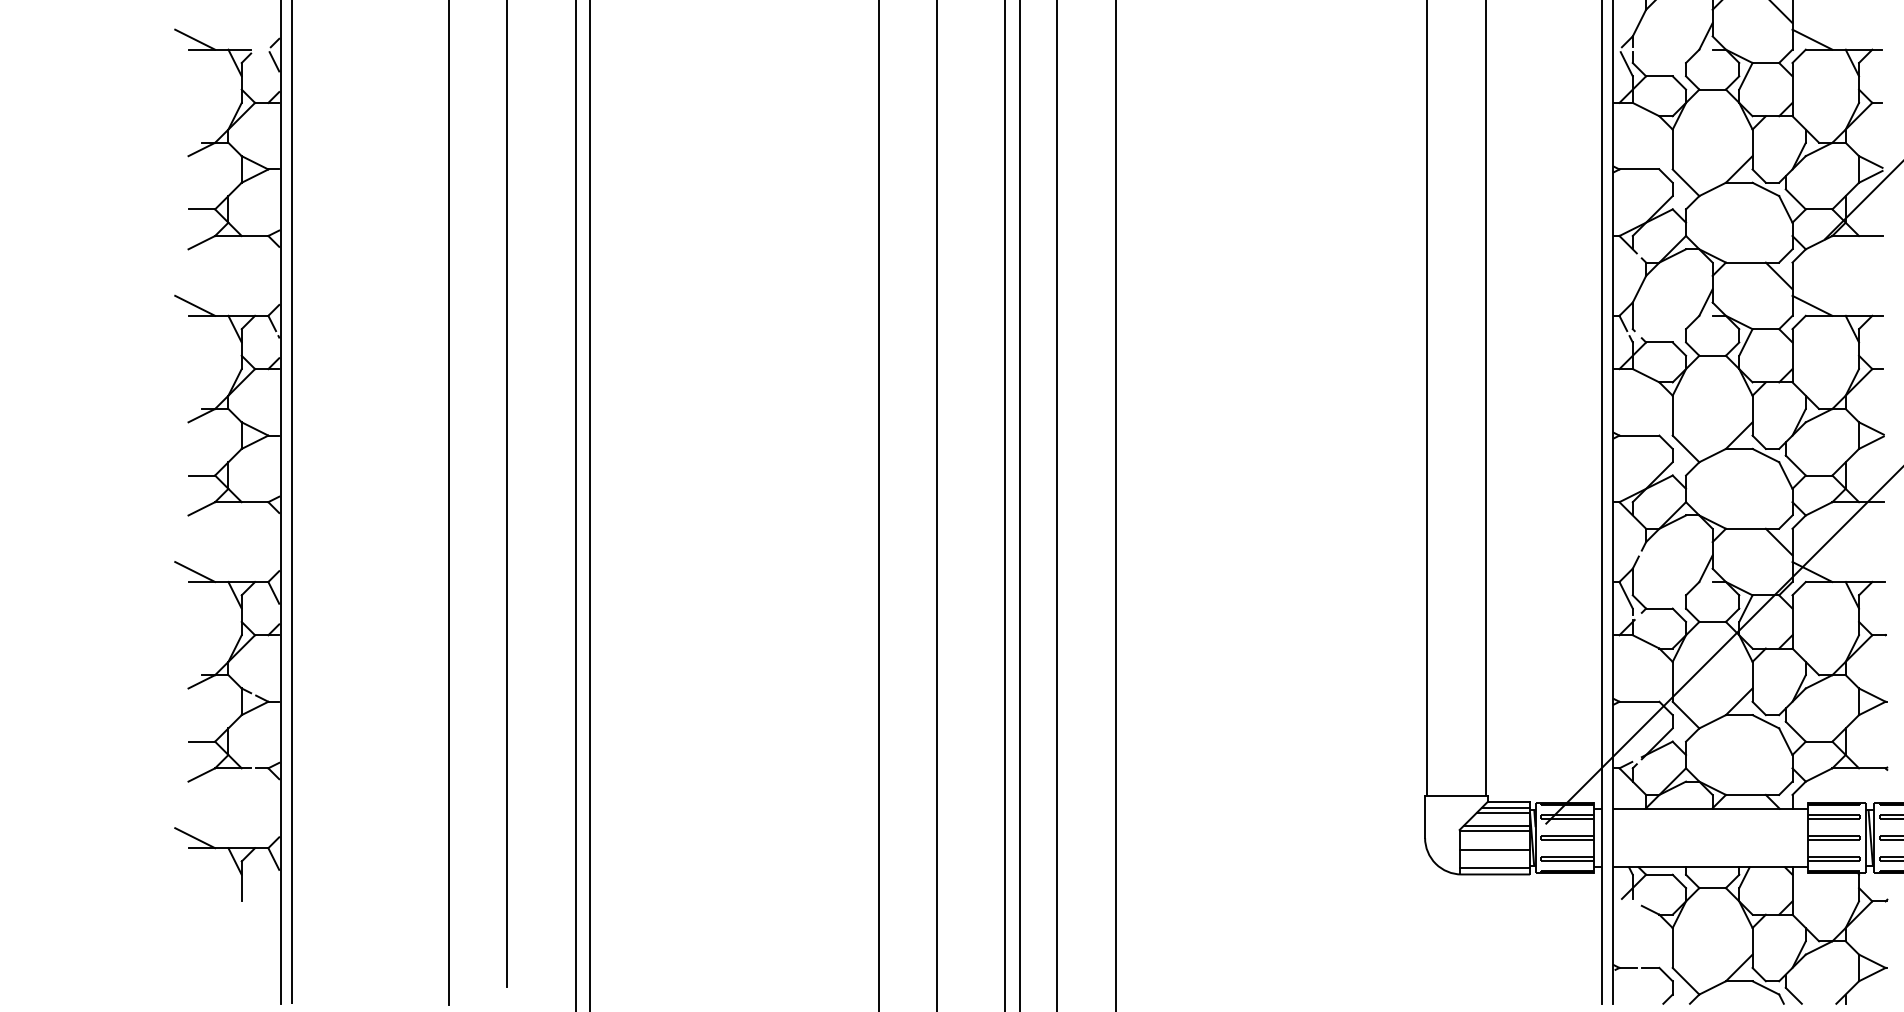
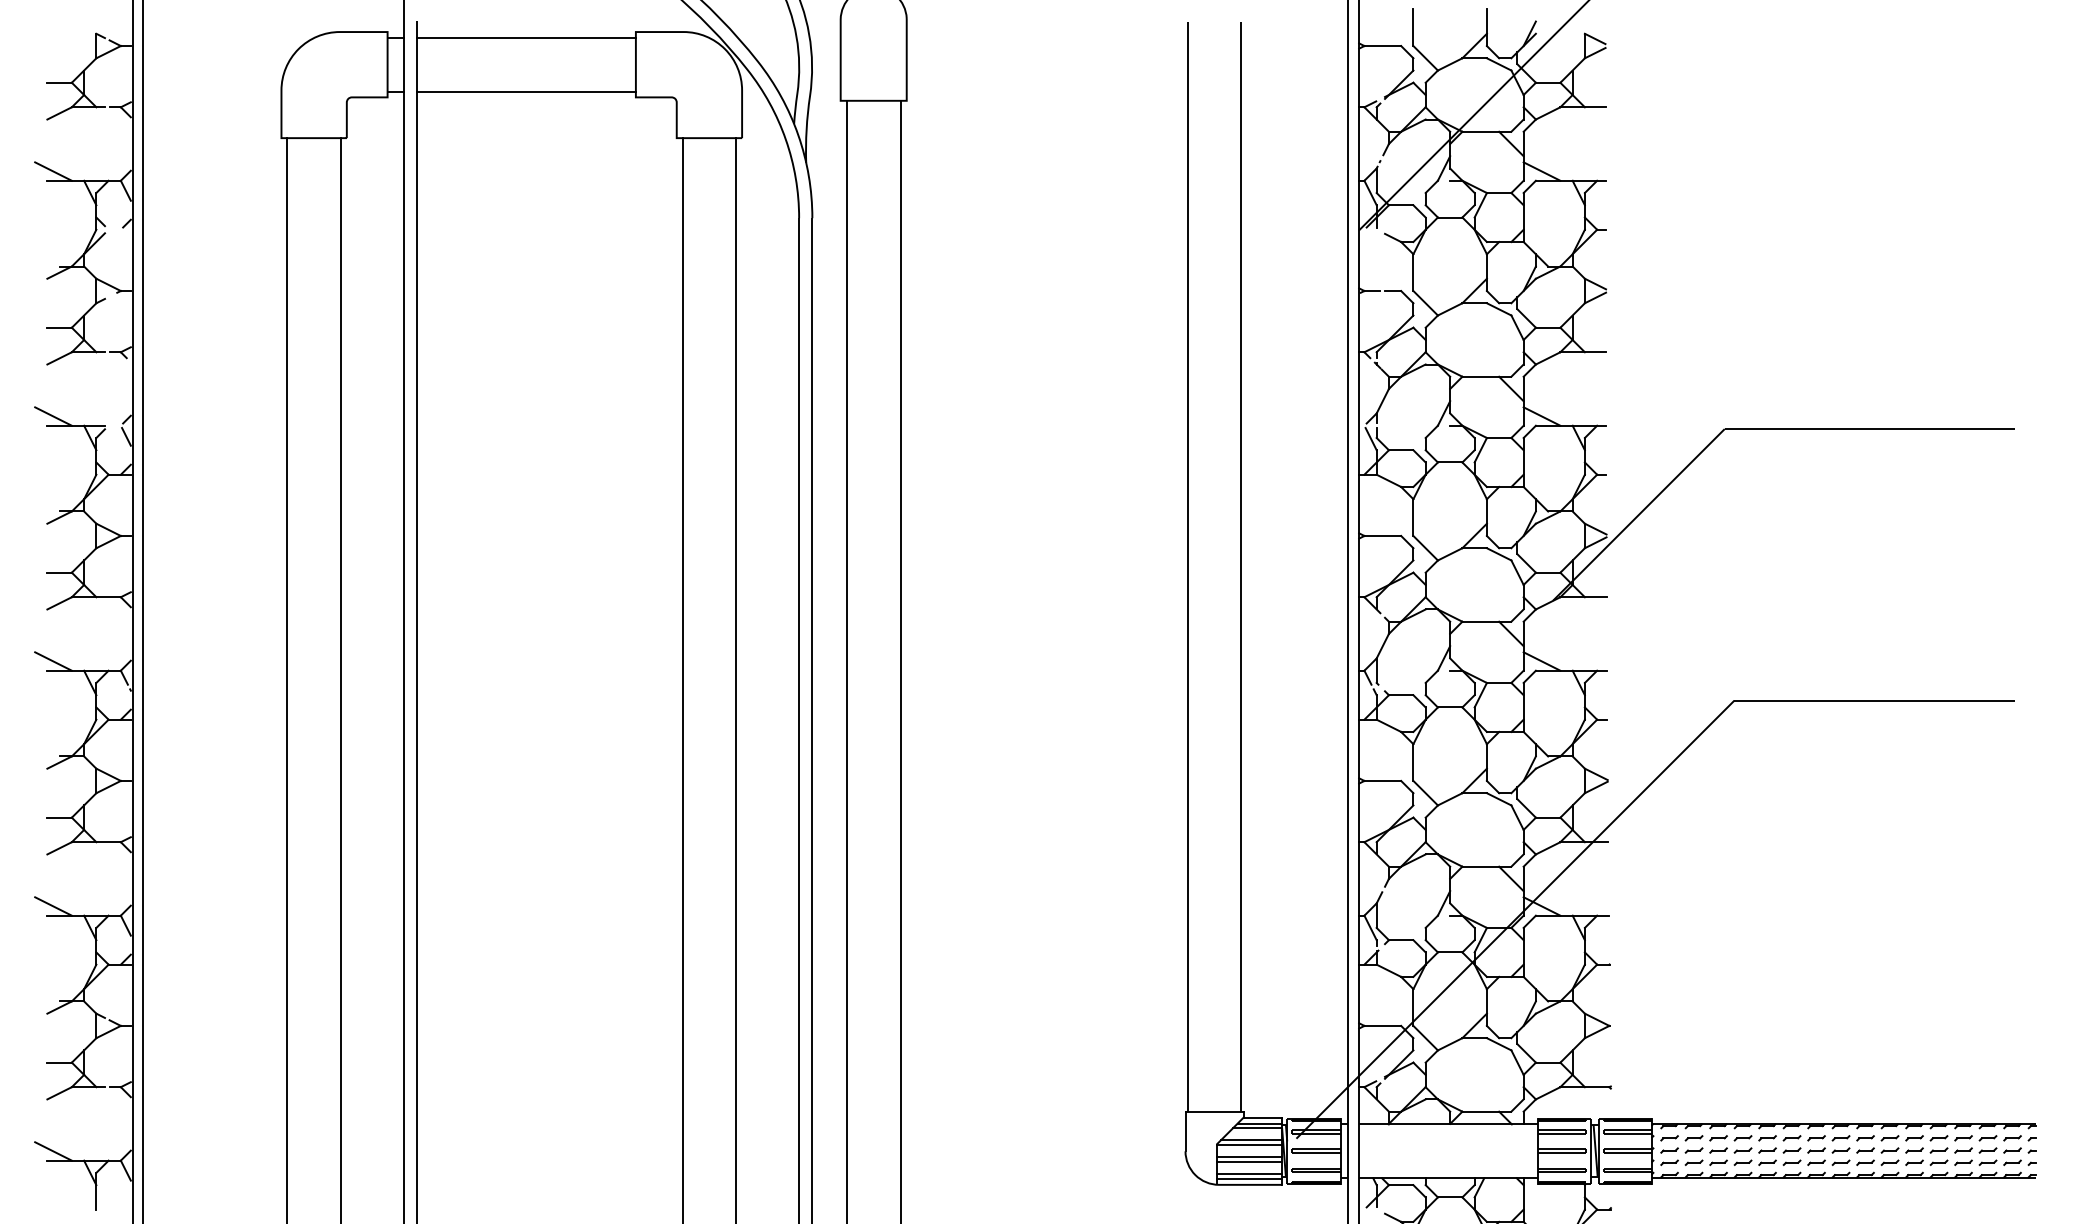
line: (1494, 844) -> (1249, 1157), added
line: (1494, 863) -> (1249, 1174), added

